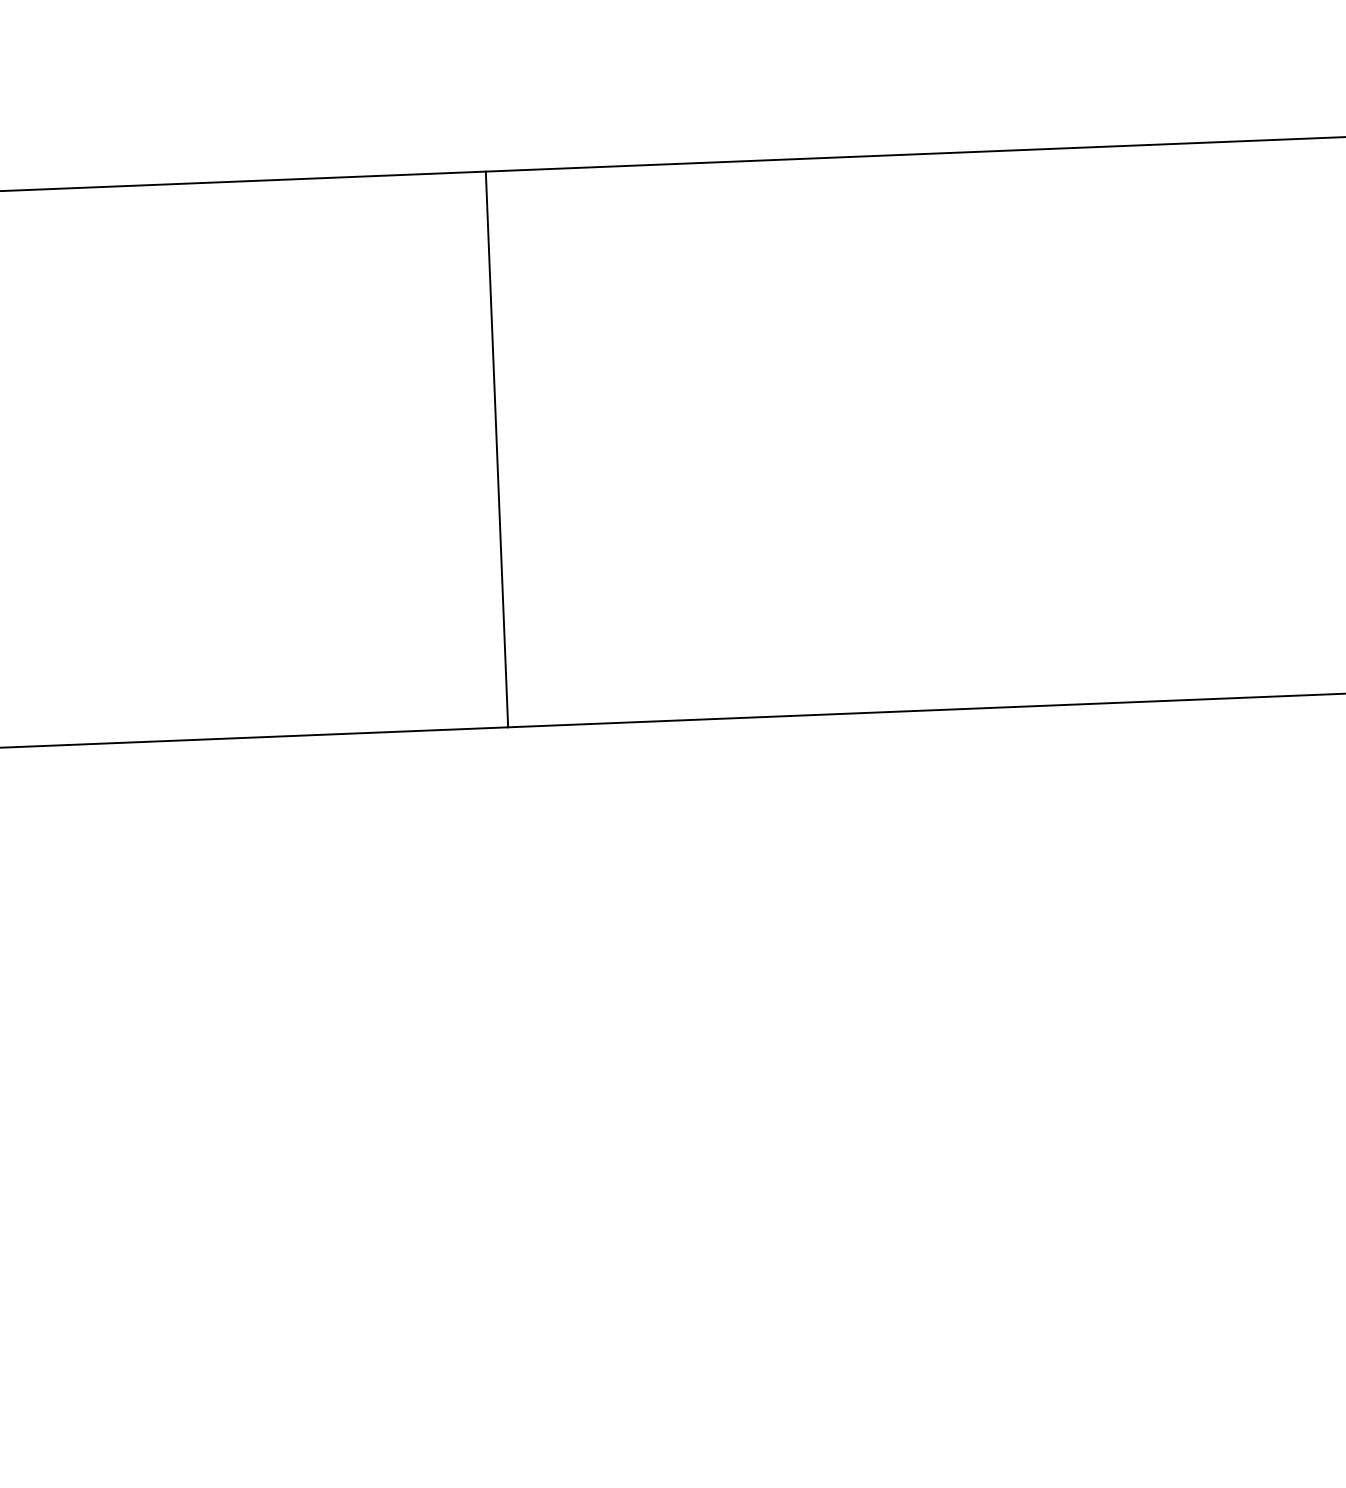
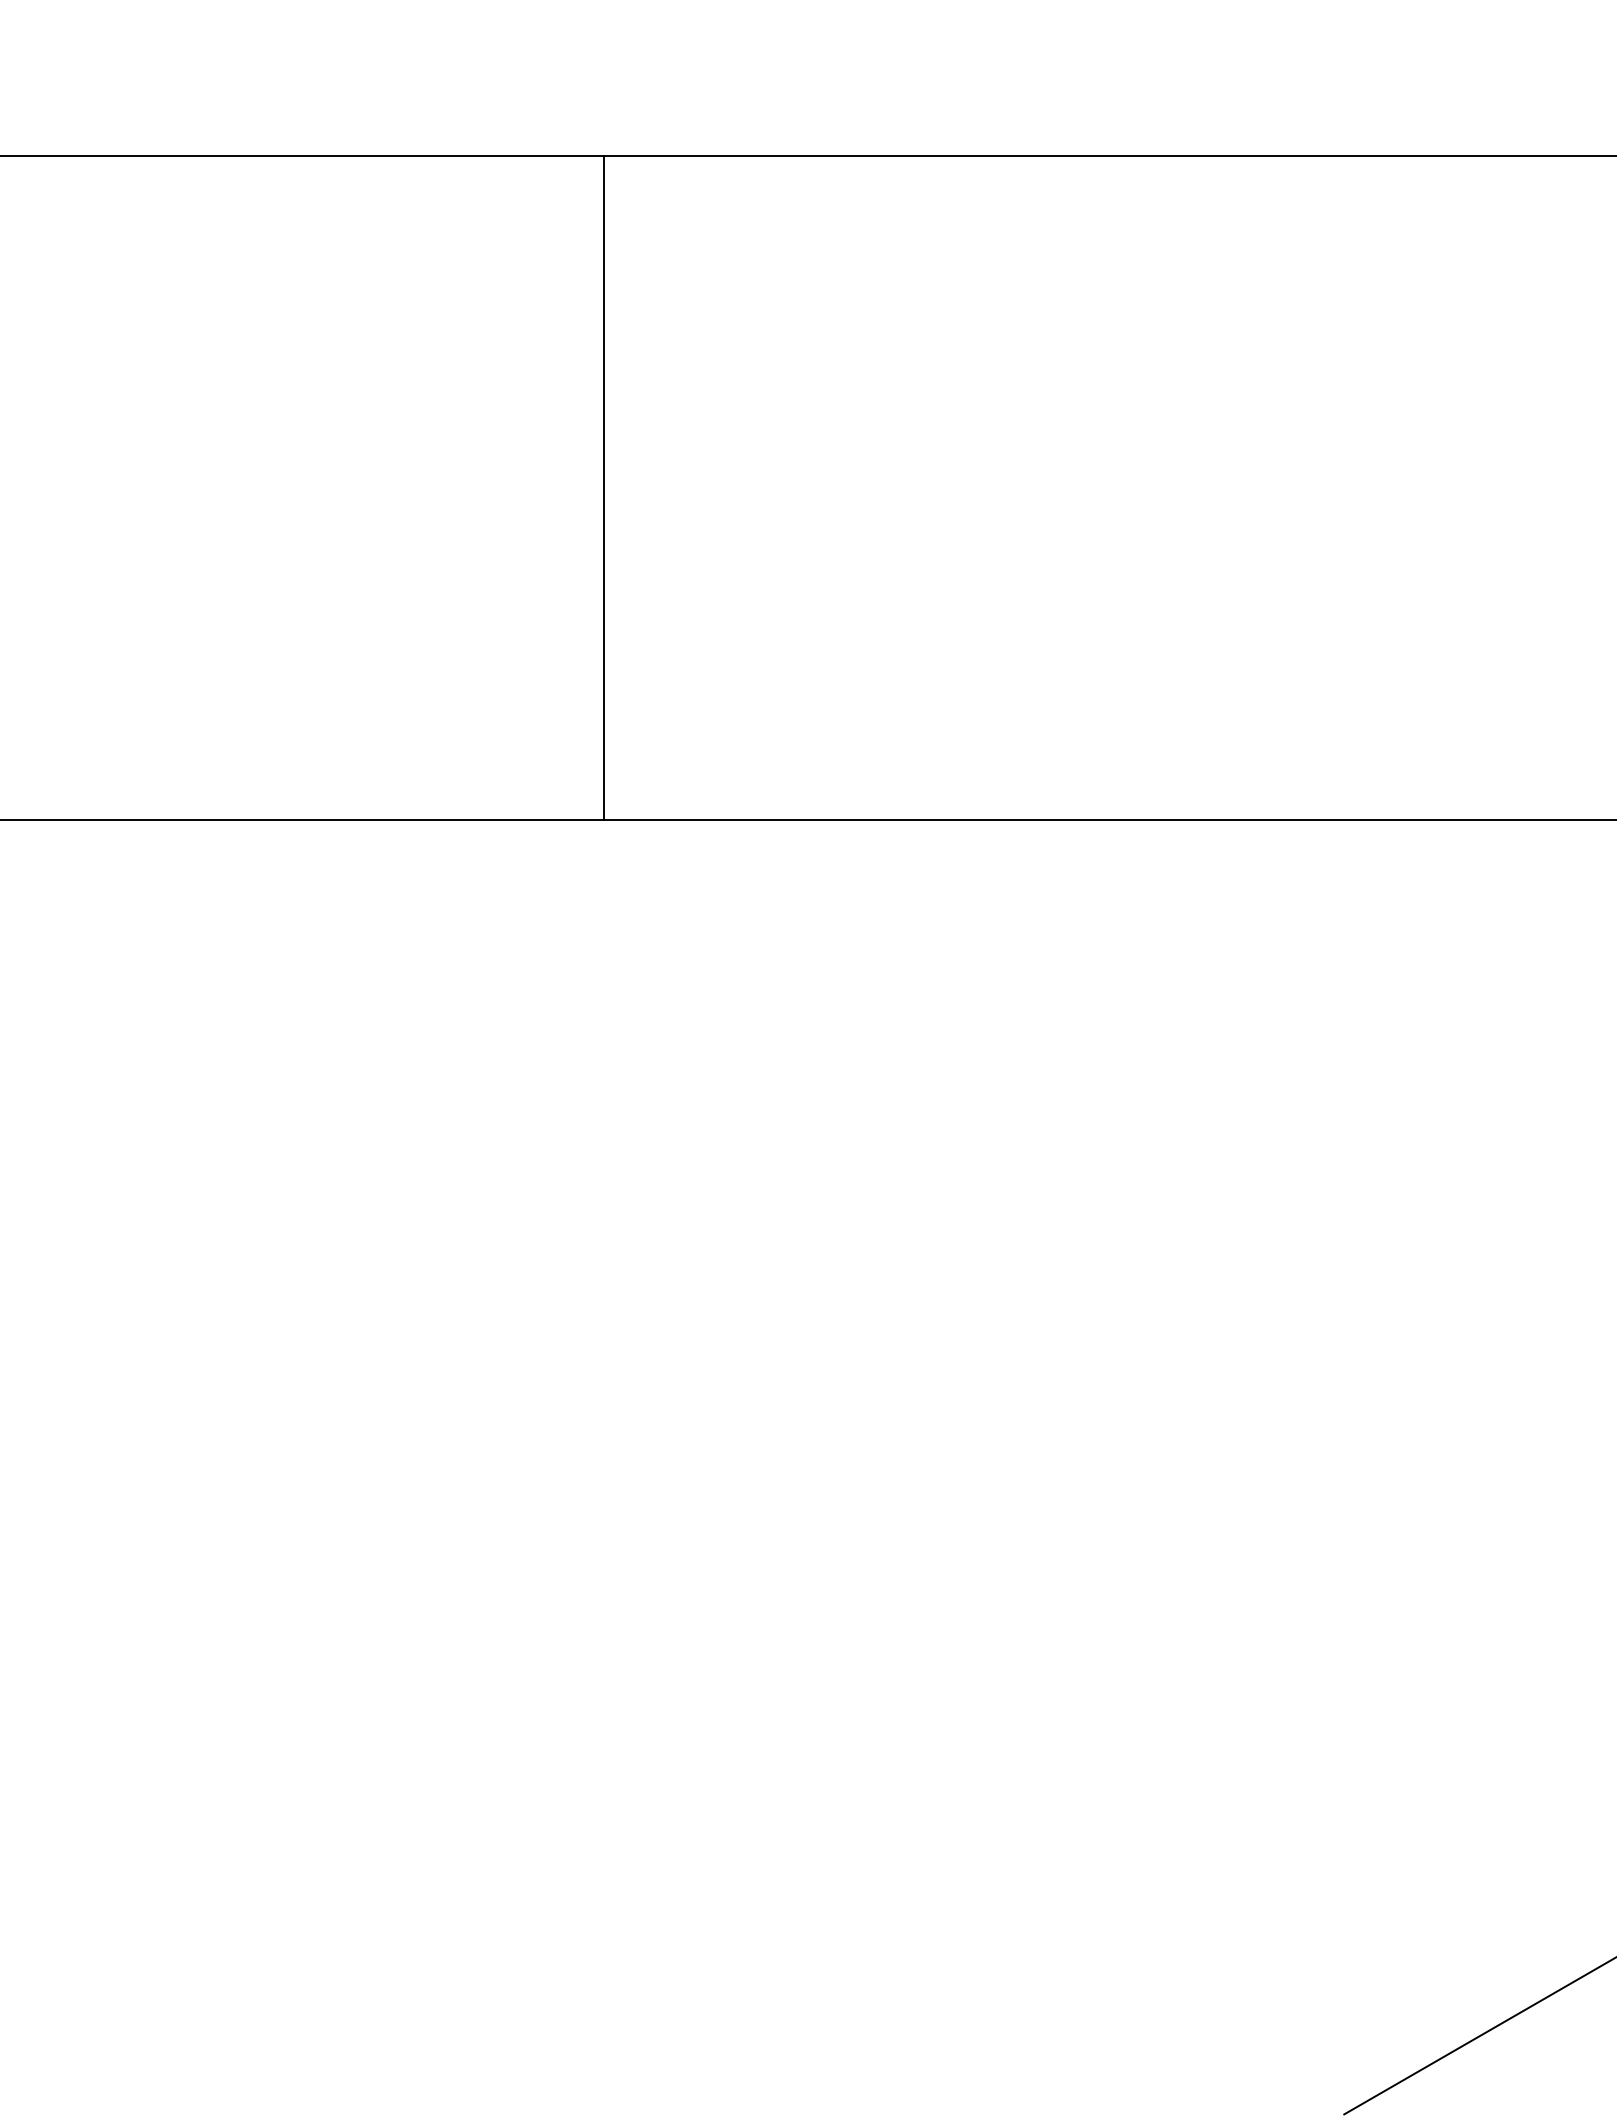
line: (497, 449) -> (604, 488), moved

